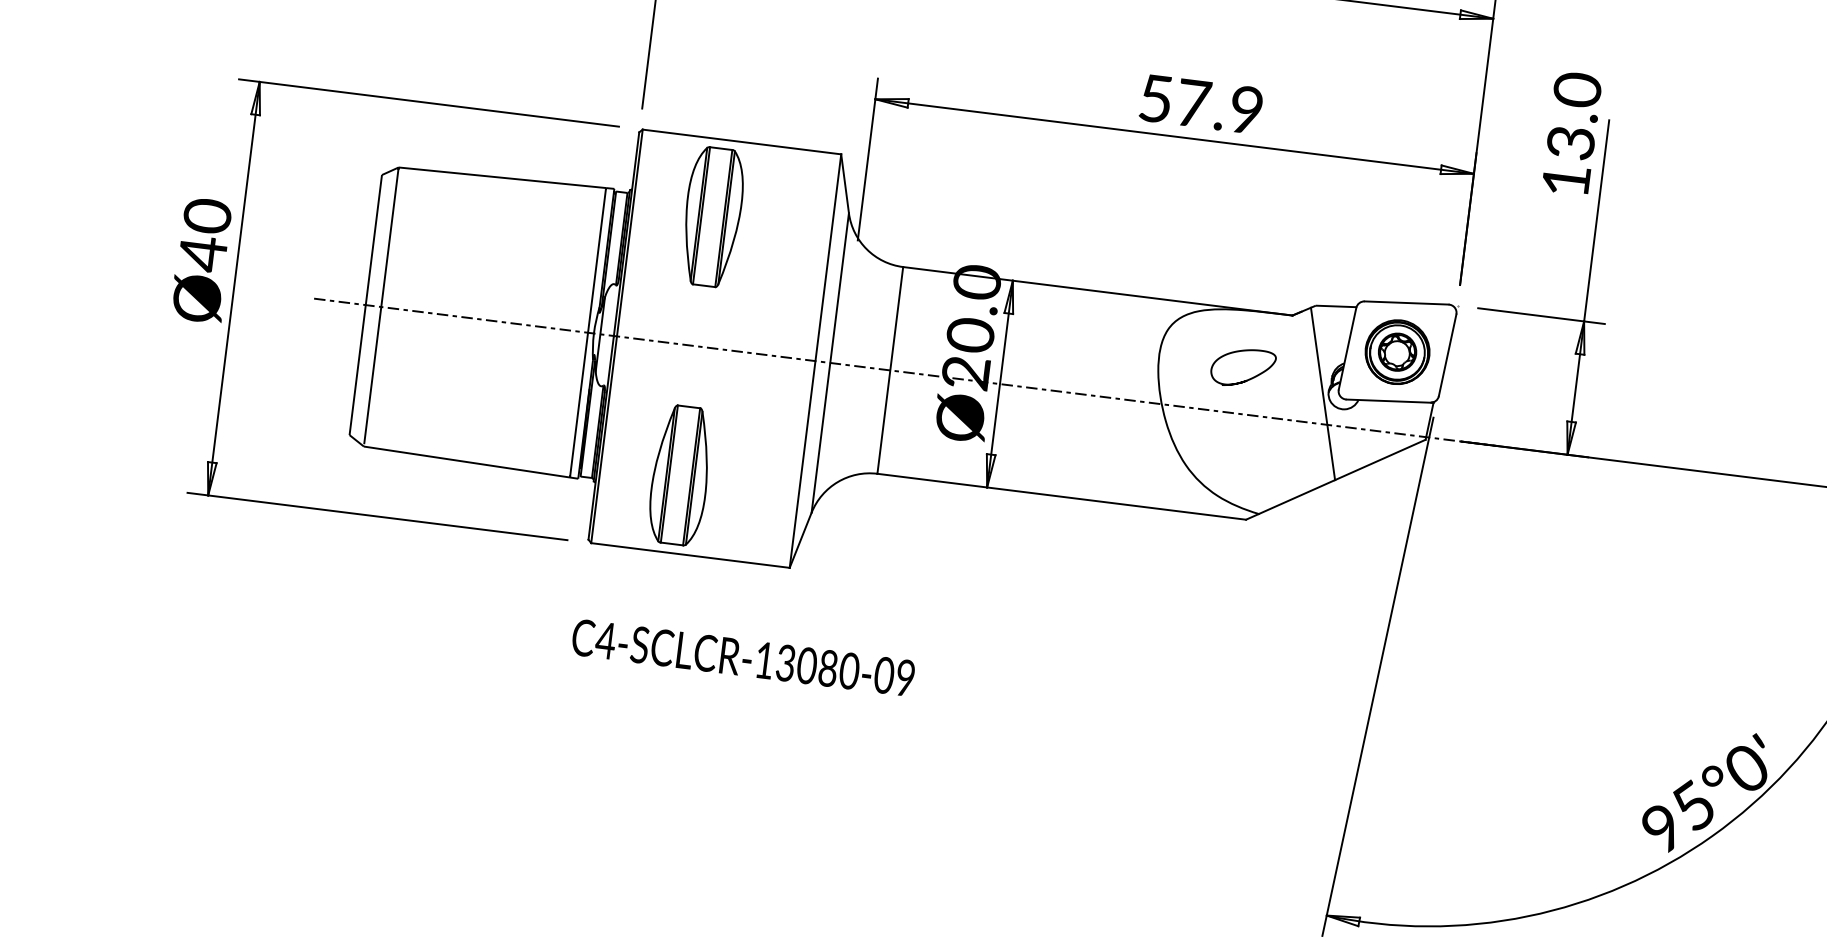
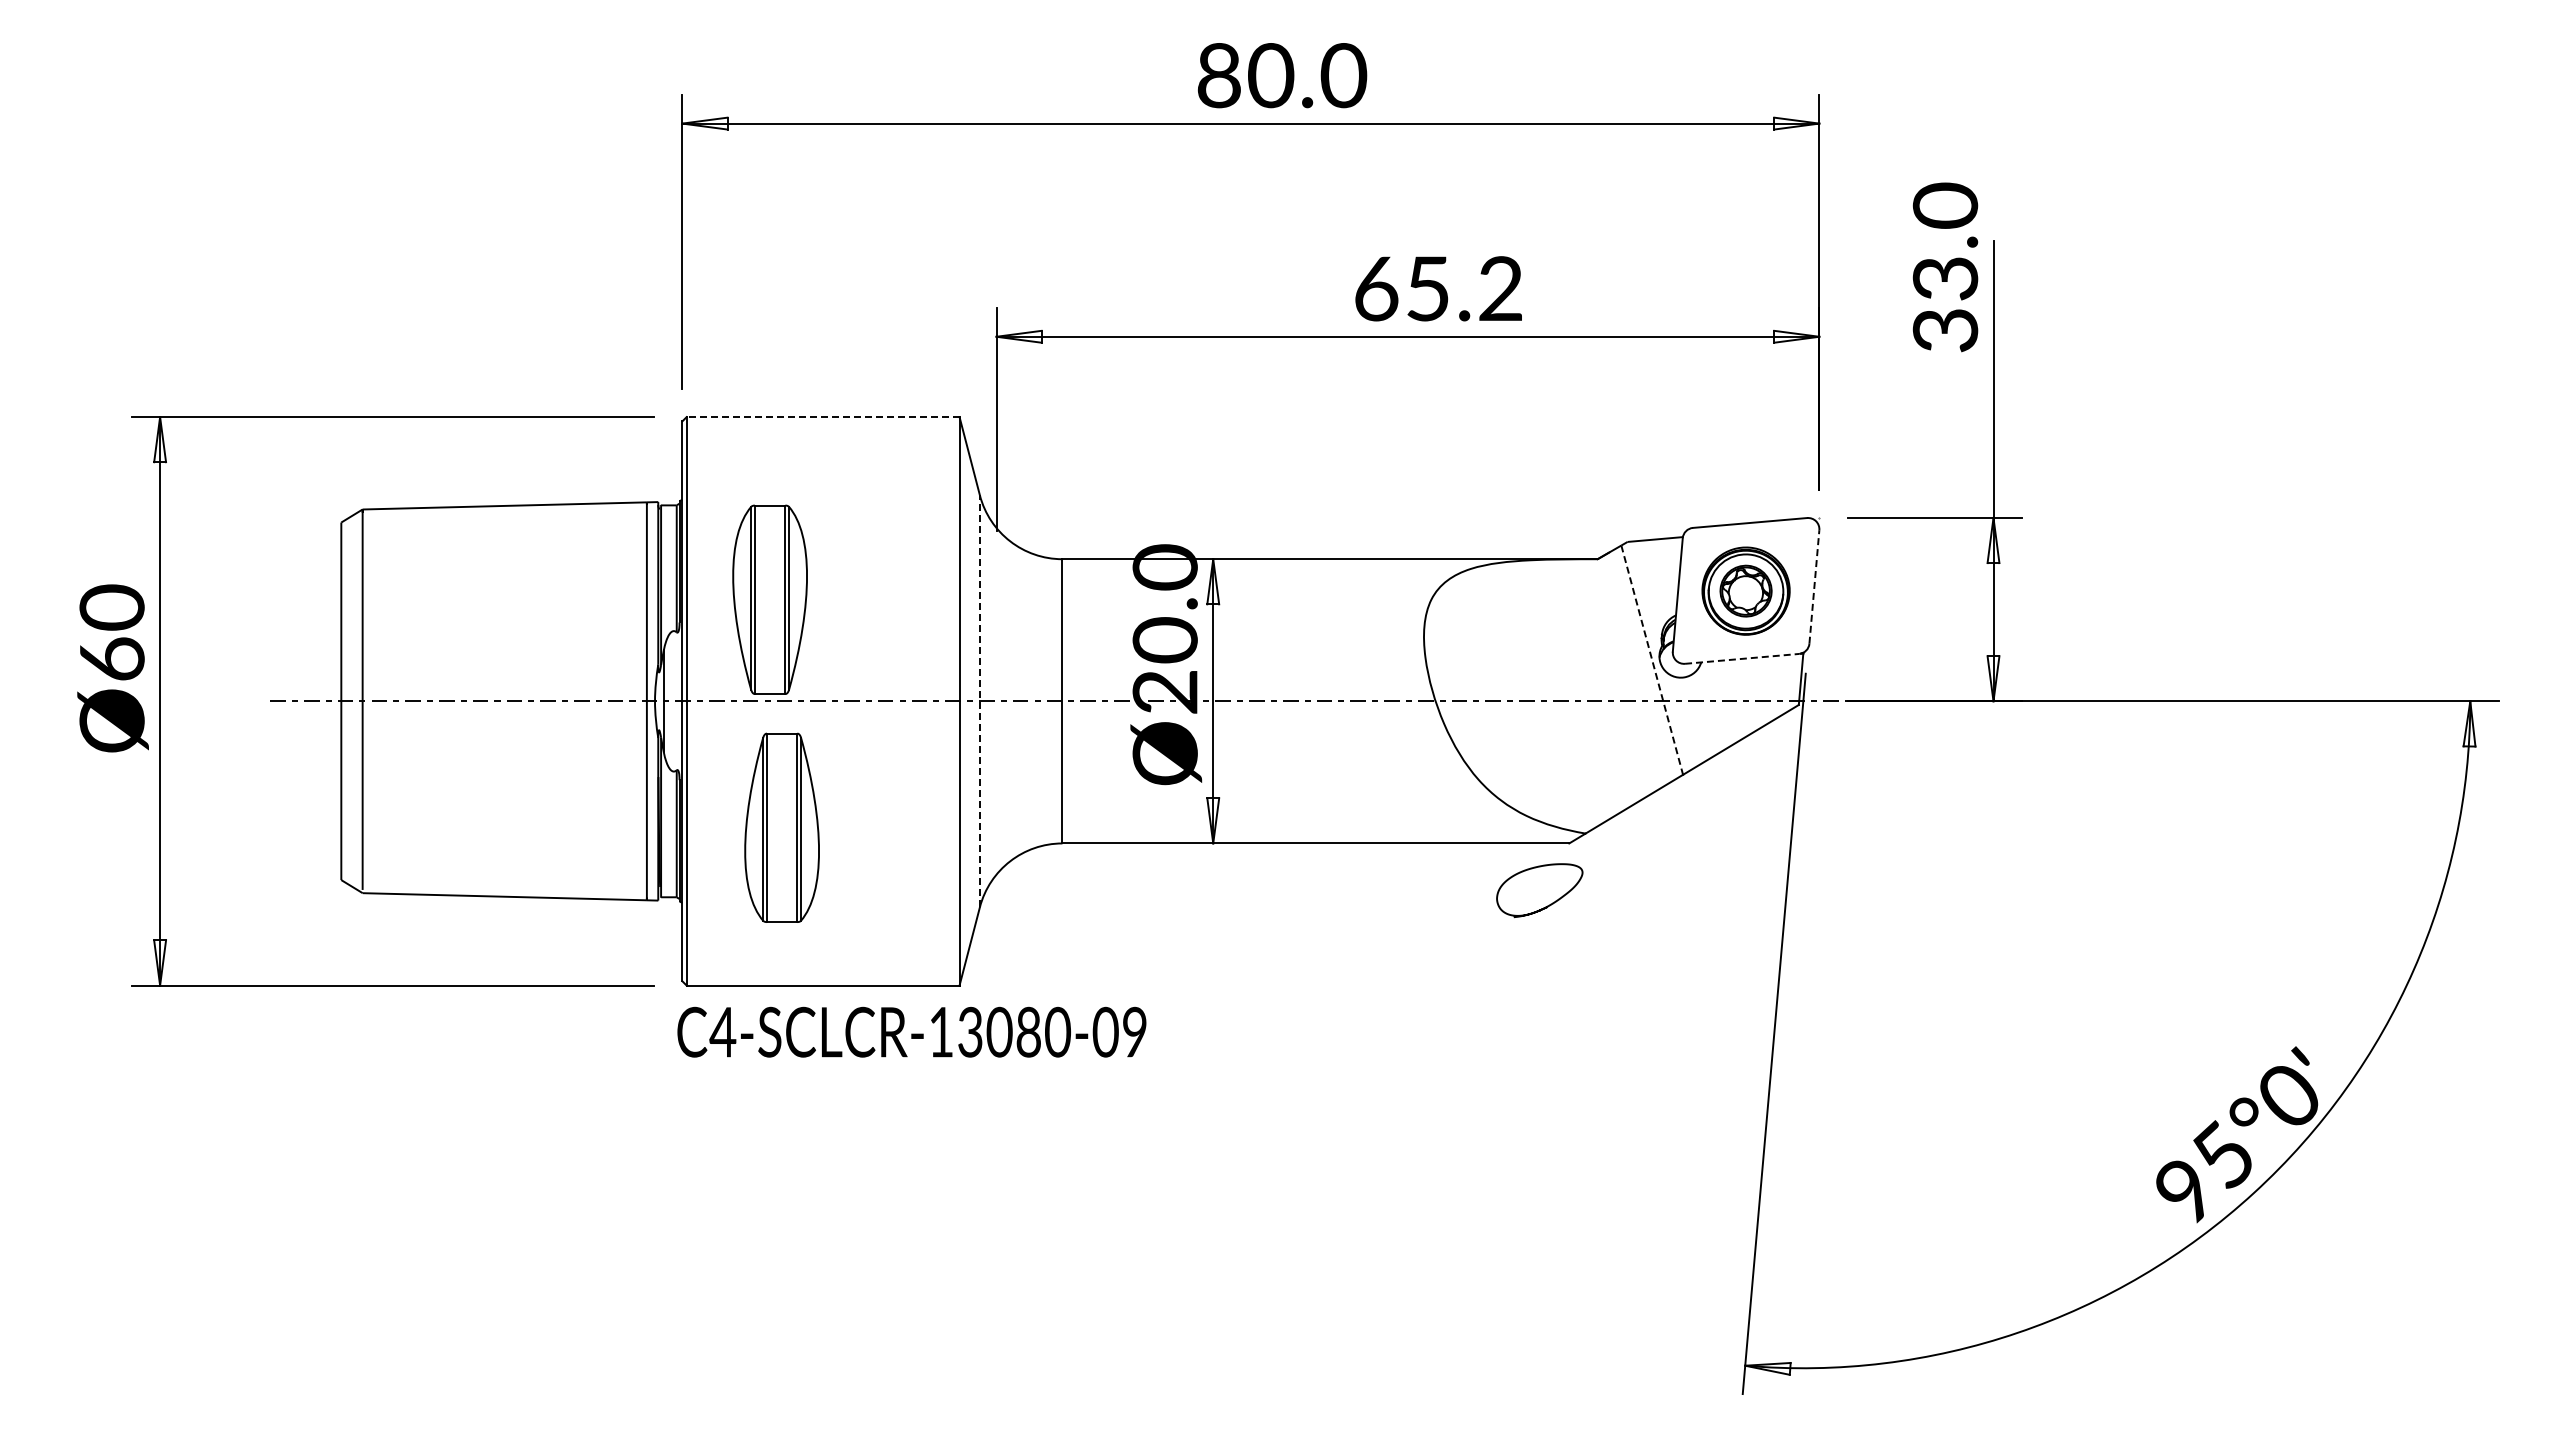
text: (1201, 104) -> (1438, 288), 57.9 -> 65.2
line: (741, 142) -> (822, 417), solid -> dashed
text: (1566, 180) -> (1945, 330), 13.0 -> 33.0
part: (712, 216) -> (769, 599), moved
text: (203, 254) -> (112, 660), Ø40 -> Ø60
line: (1447, 355) -> (1814, 586), solid -> dashed
line: (829, 363) -> (979, 701), solid -> dashed
curve: (1247, 379) -> (1547, 905), moved
line: (1323, 394) -> (1652, 660), solid -> dashed
line: (1388, 400) -> (1742, 658), solid -> dashed
part: (680, 475) -> (781, 827), moved
text: (743, 657) -> (911, 1031), moved

